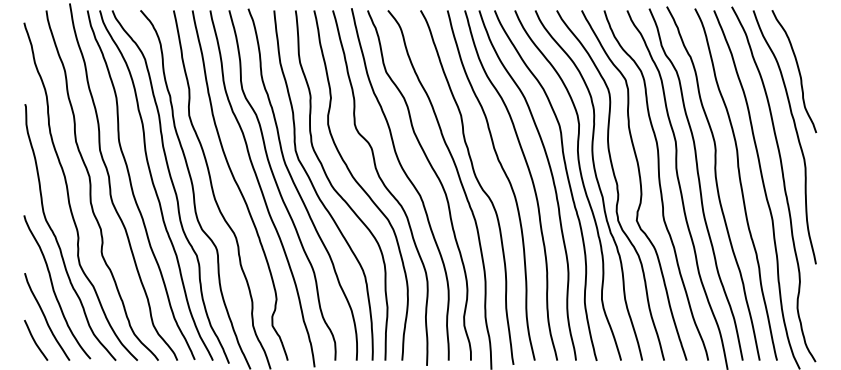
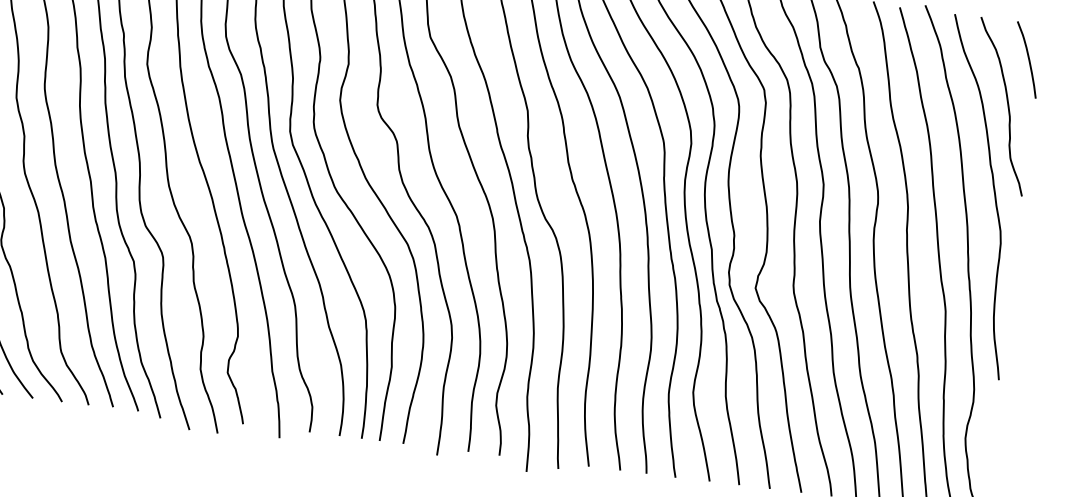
curve: (808, 36) -> (1027, 60), added

